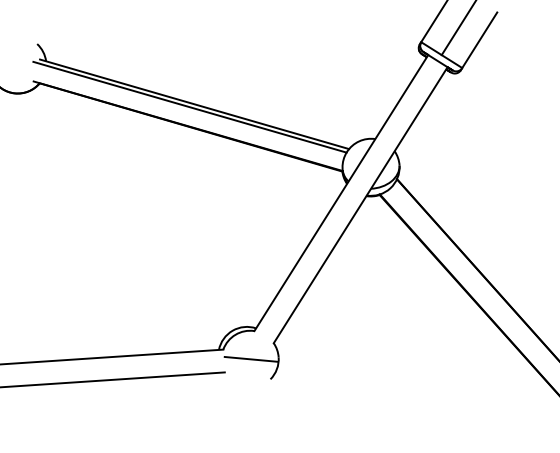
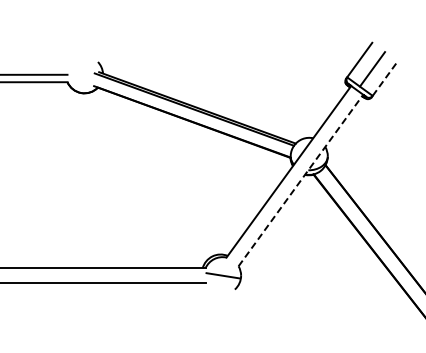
line: (480, 40) -> (385, 78), solid -> dashed
line: (361, 205) -> (301, 180), solid -> dashed

